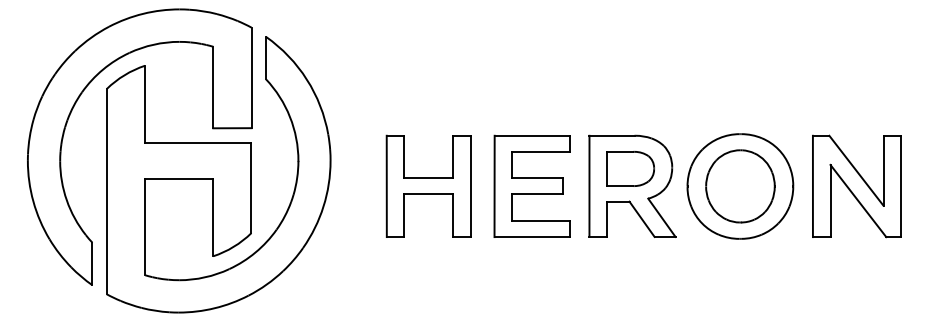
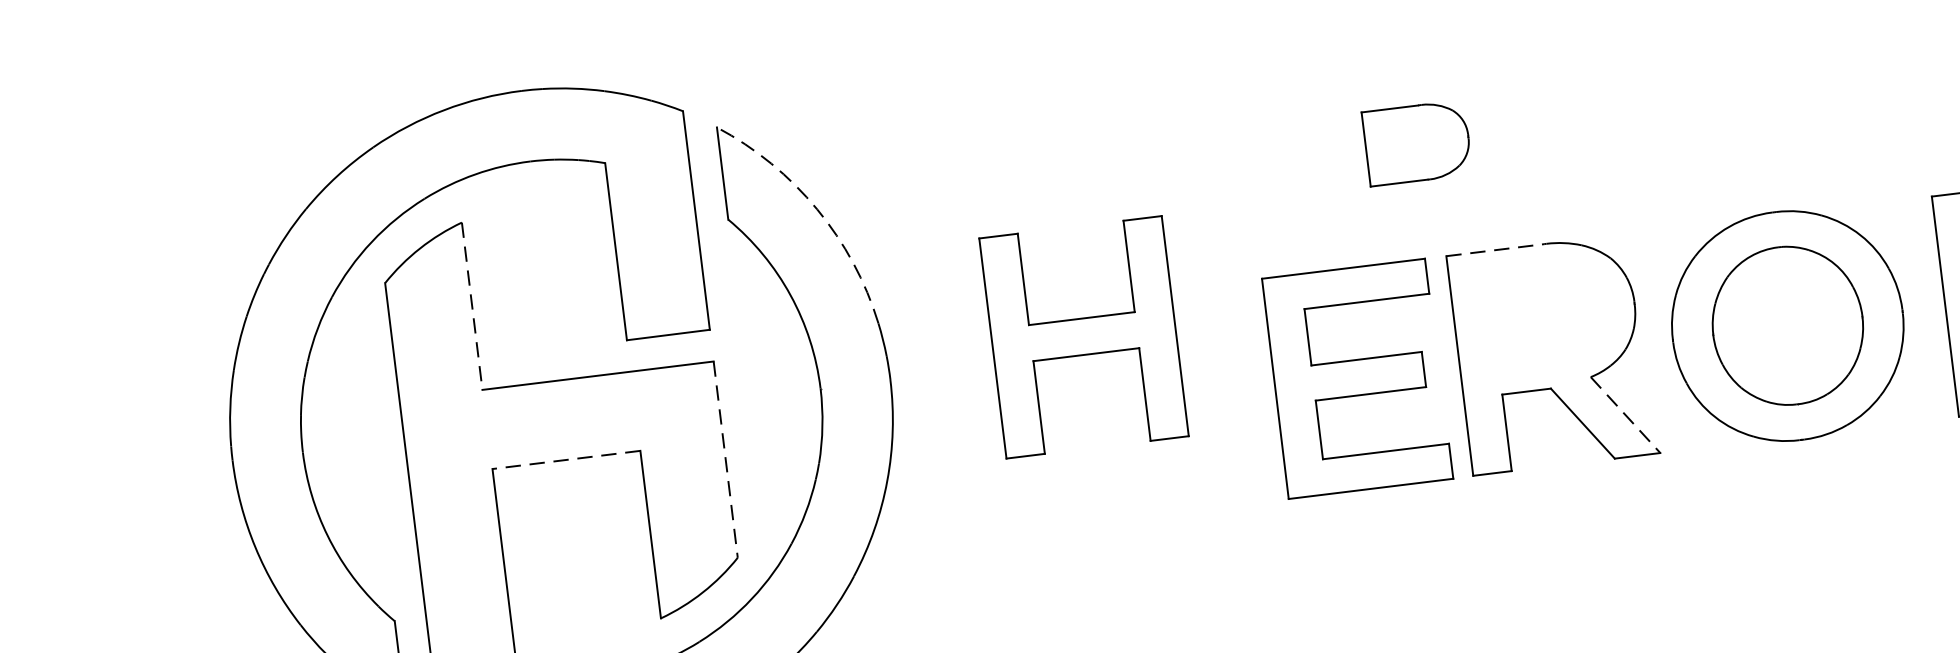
arc: (306, 79) -> (816, 209), solid -> dashed
line: (145, 104) -> (473, 306), solid -> dashed
line: (612, 135) -> (1496, 249), solid -> dashed
part: (630, 168) -> (1416, 142), moved
line: (178, 179) -> (564, 460), solid -> dashed
part: (428, 185) -> (1083, 335), moved
part: (531, 185) -> (1355, 376), moved
line: (251, 188) -> (725, 460), solid -> dashed
line: (661, 217) -> (1624, 414), solid -> dashed

